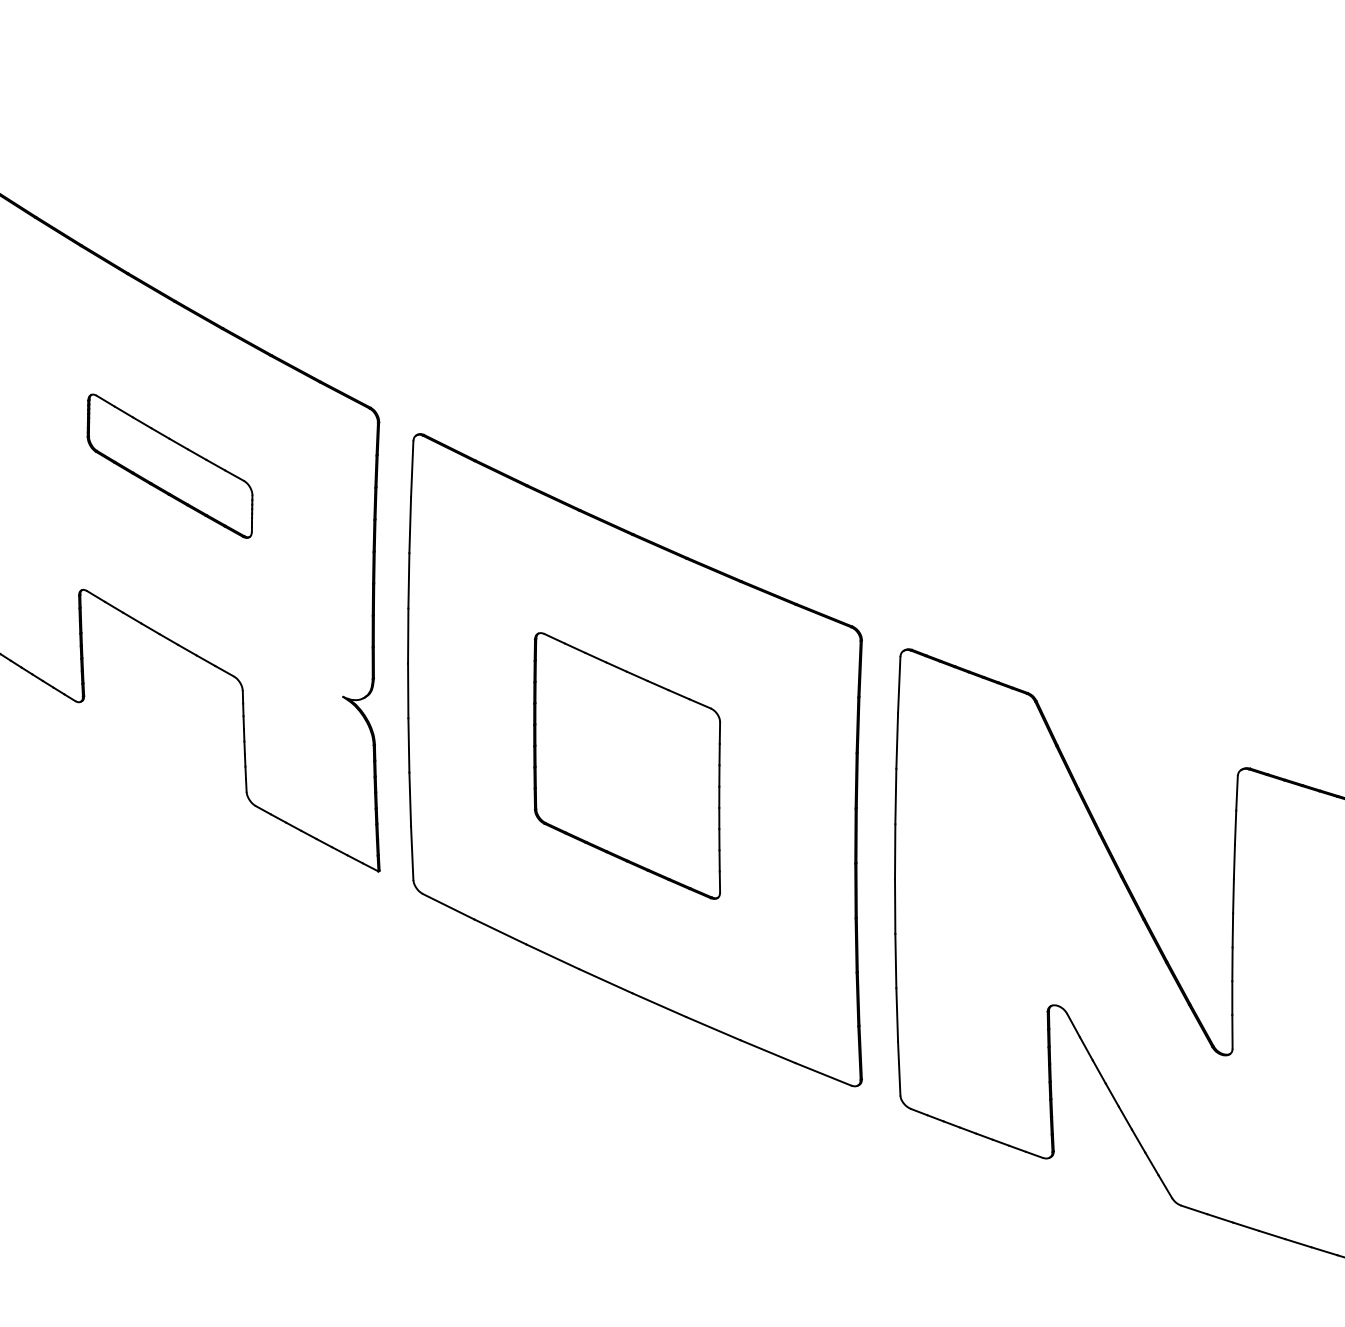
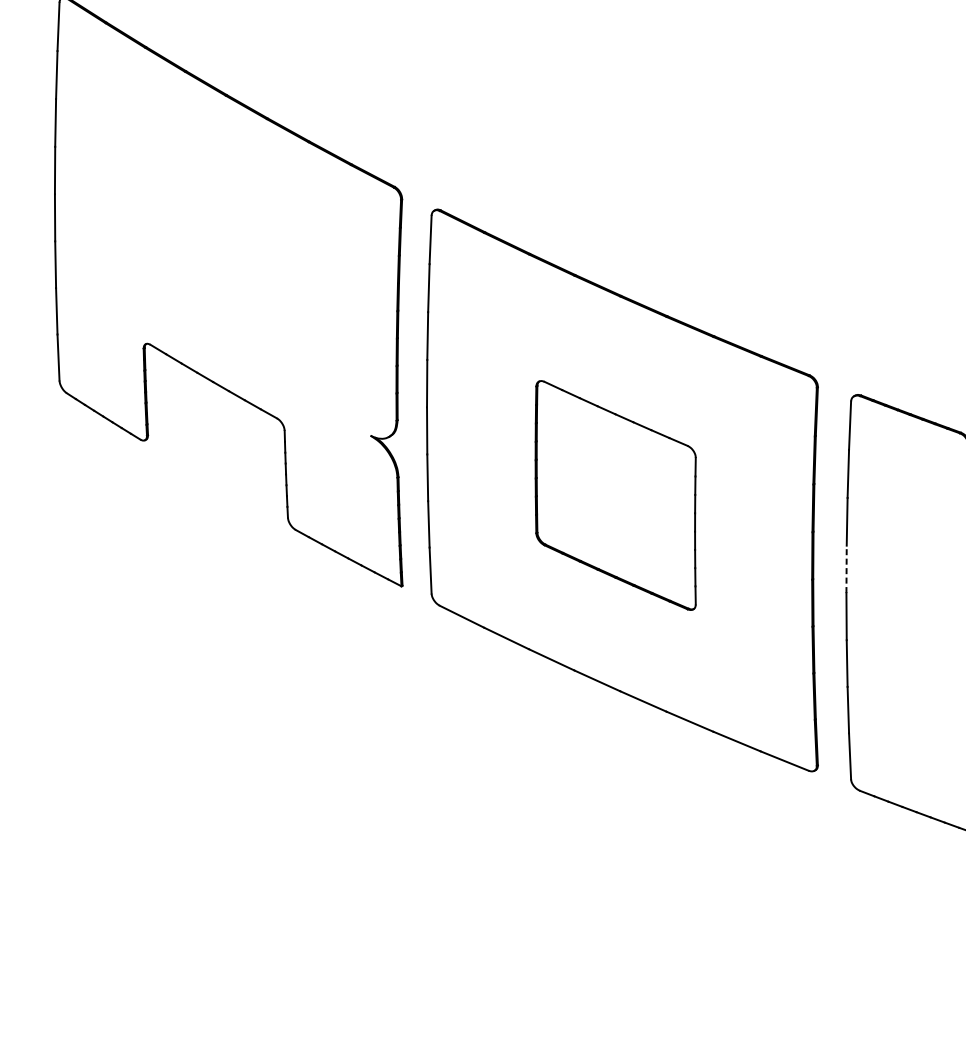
part: (169, 465) -> (221, 236), removed
line: (895, 851) -> (846, 569), solid -> dashed

